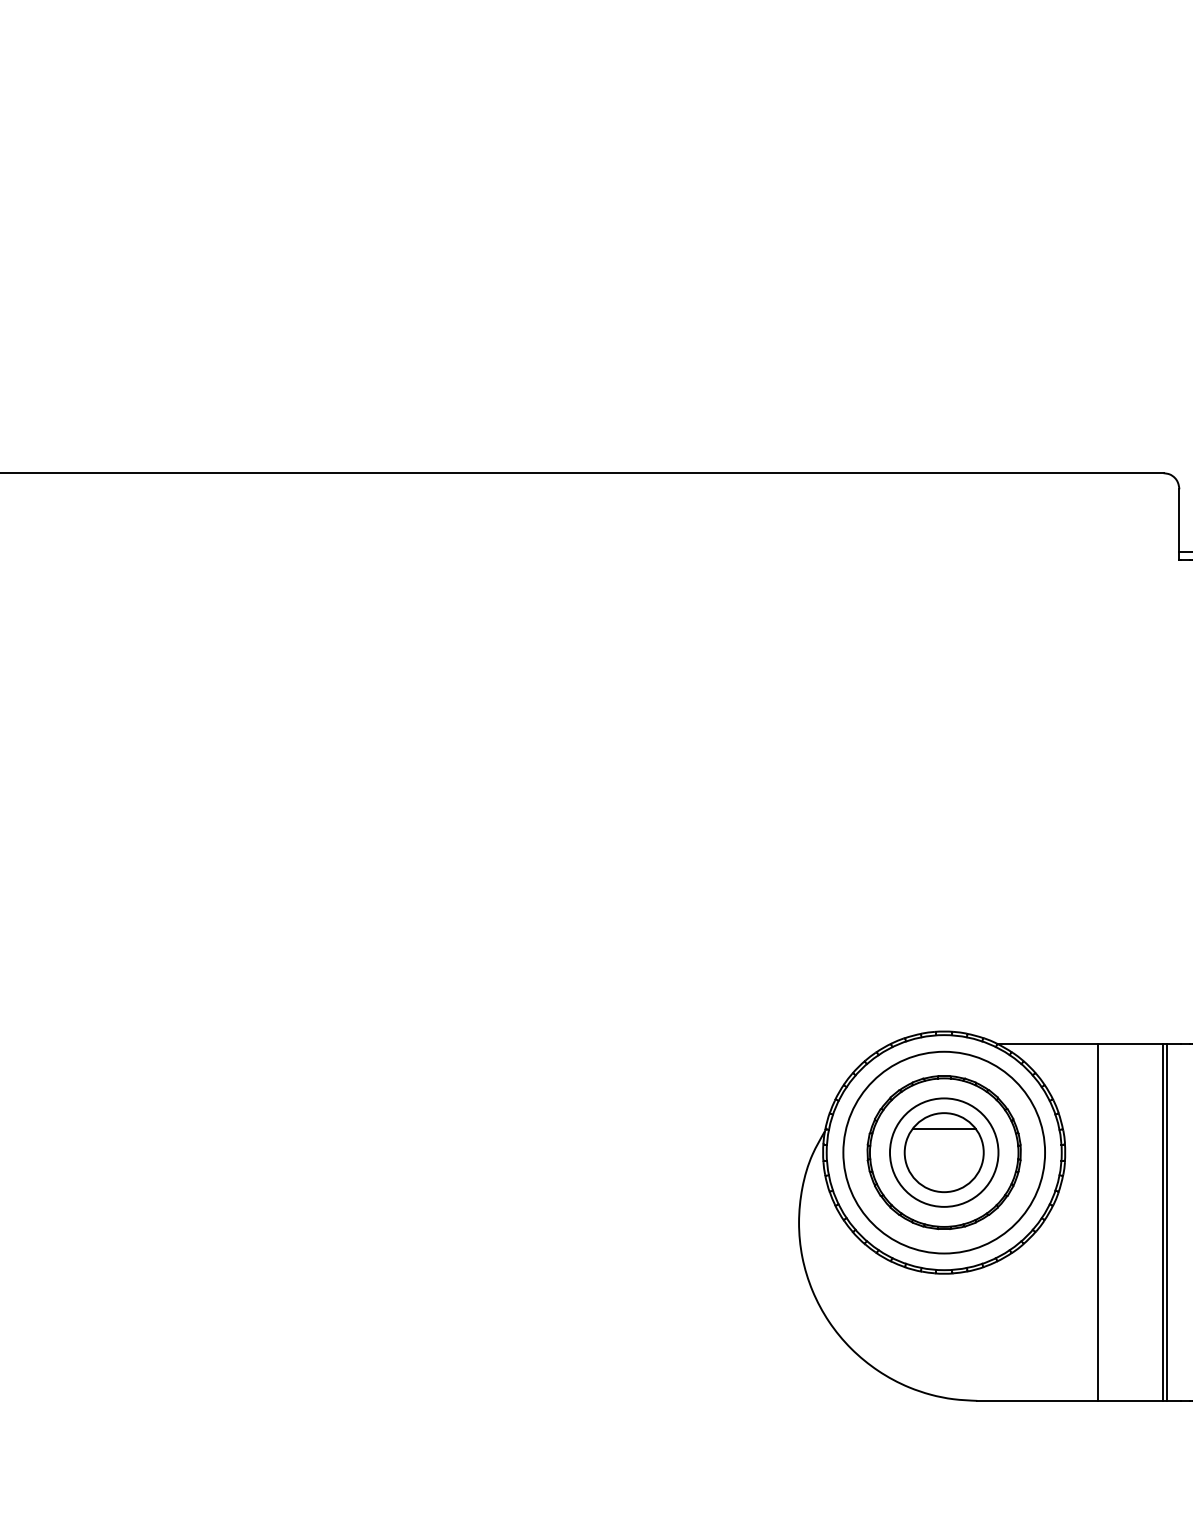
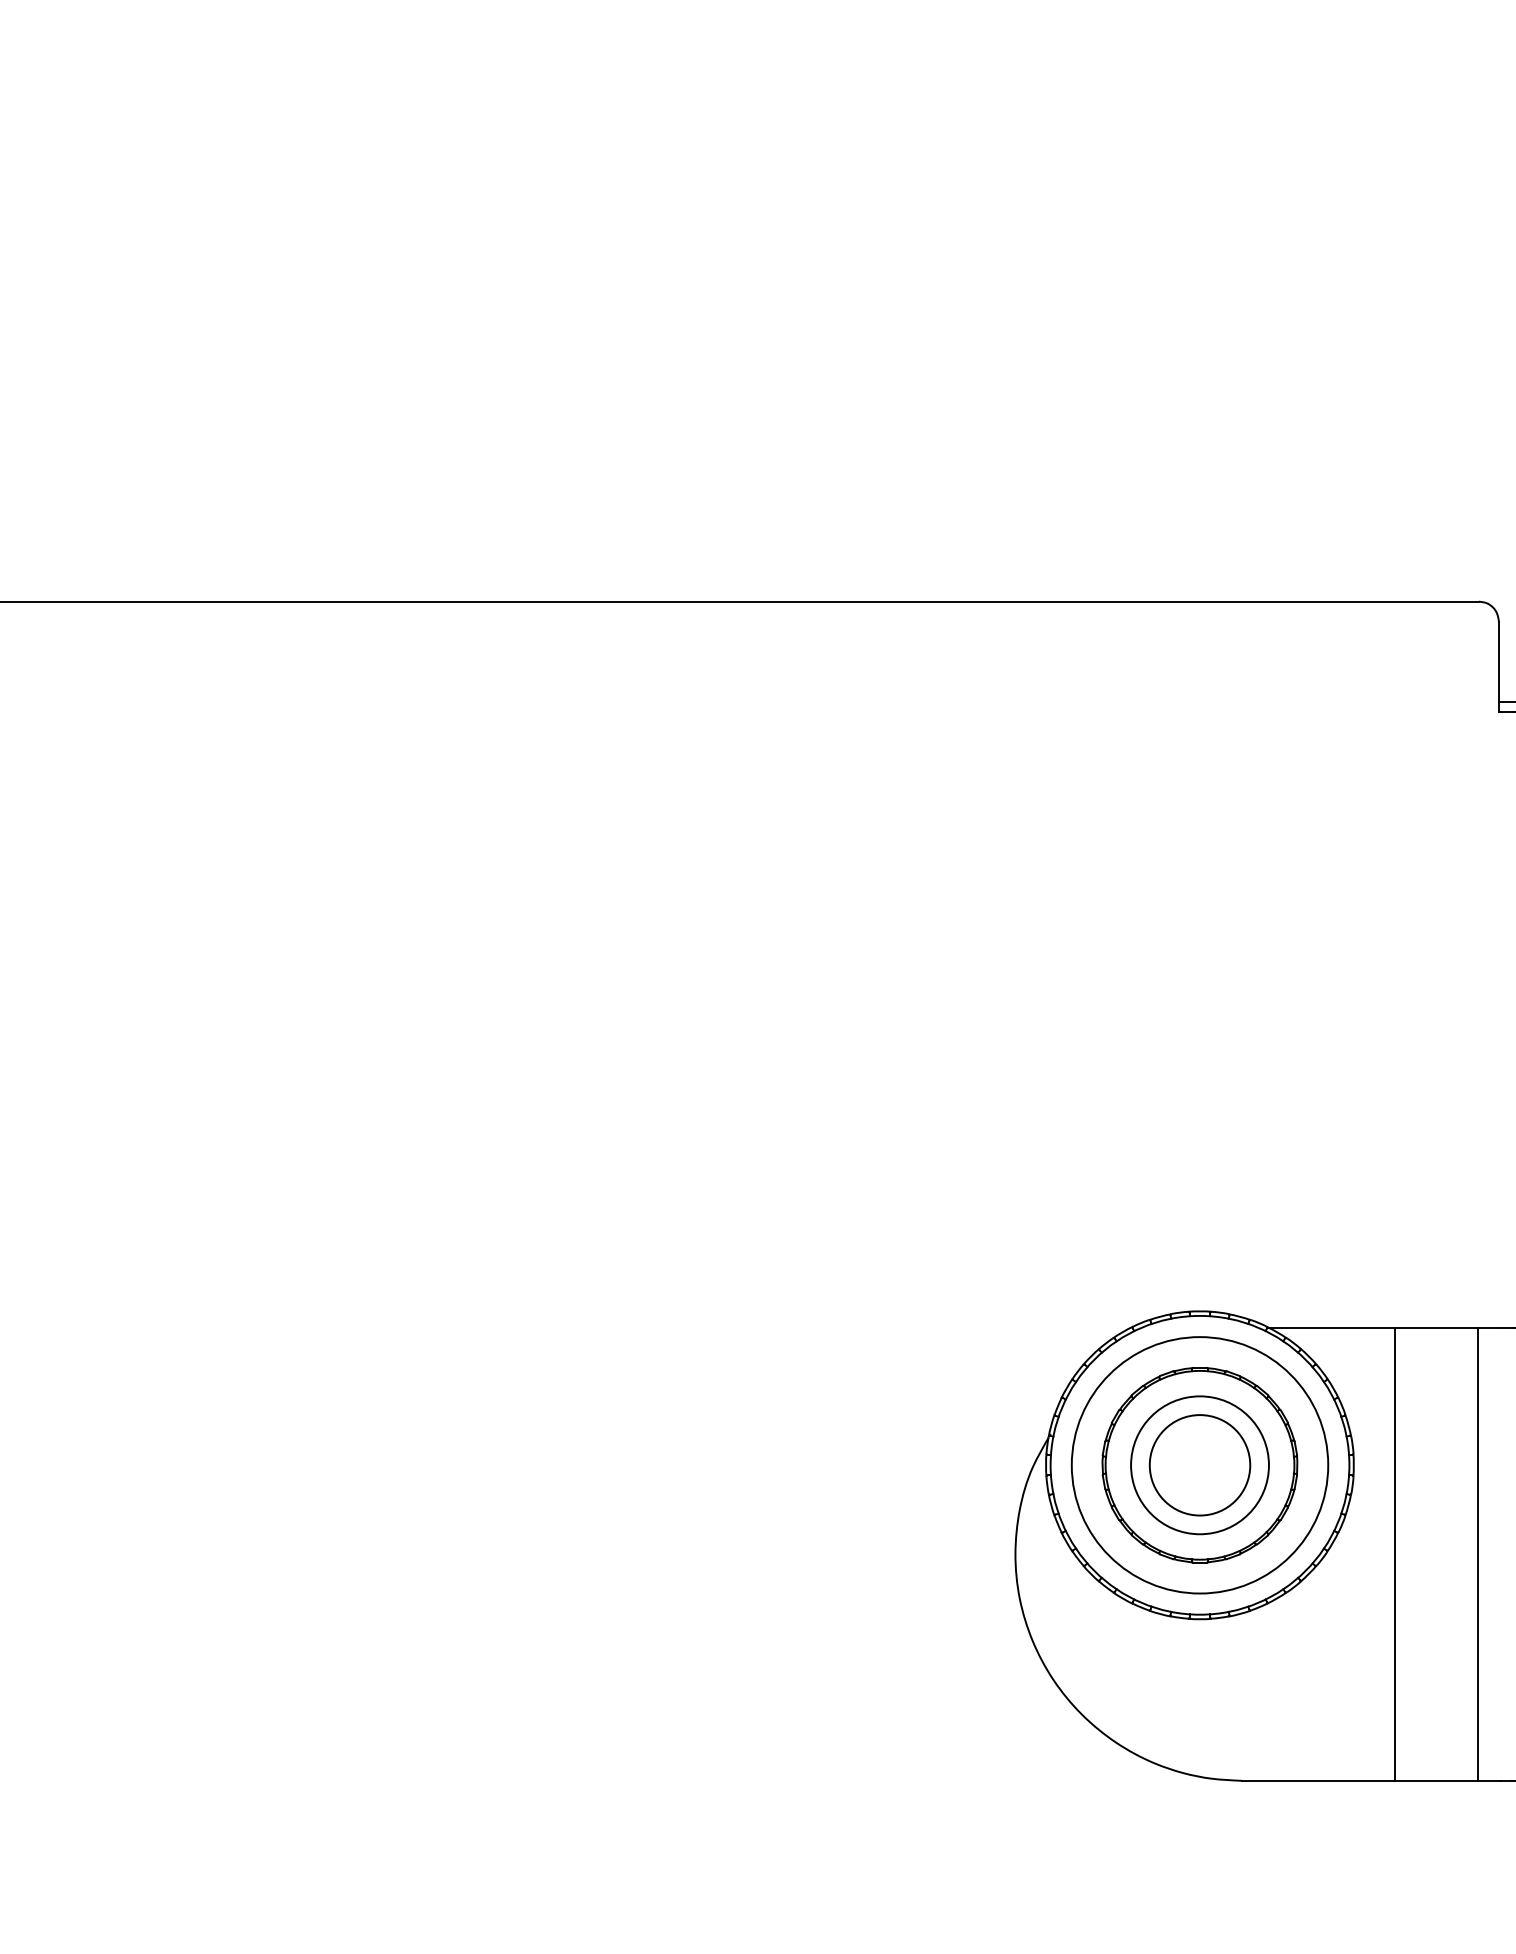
line: (943, 1128) -> (1199, 1434), removed
line: (1167, 1222) -> (1483, 1553), removed

